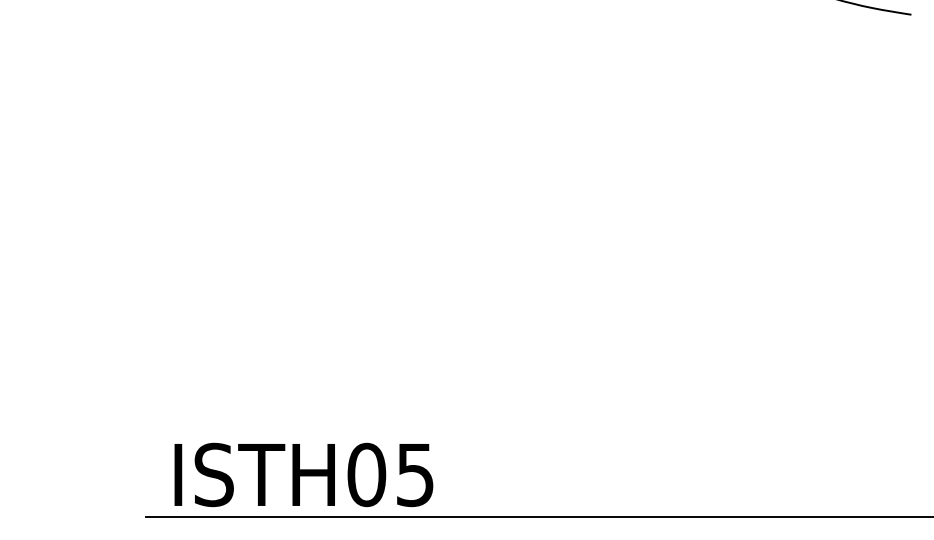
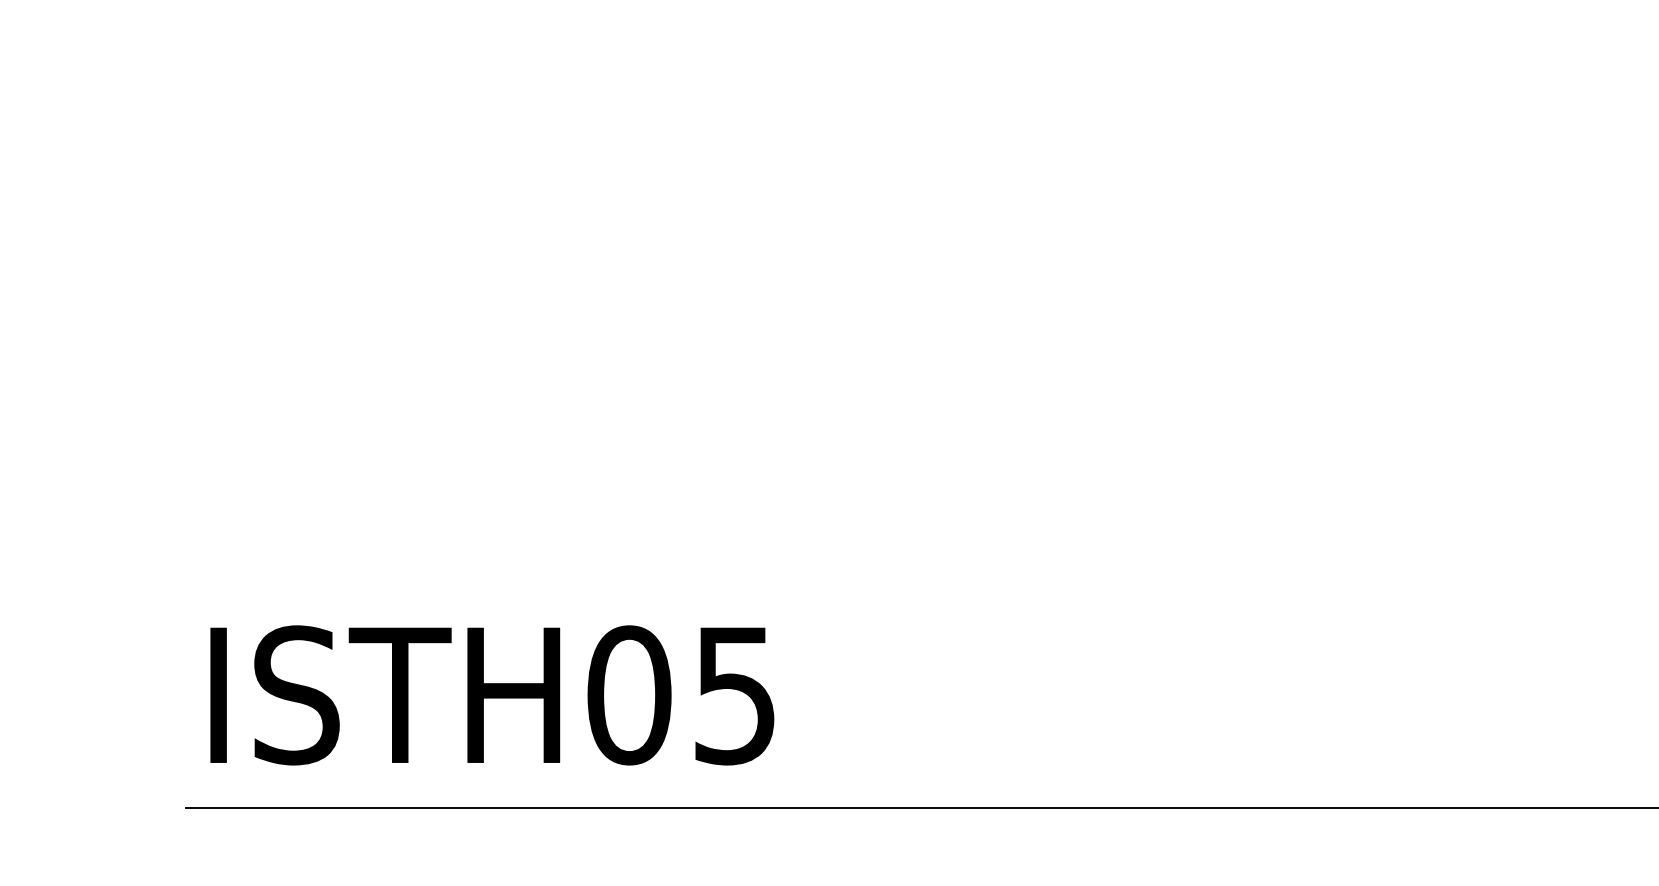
text: (303, 474) -> (491, 694), moved

